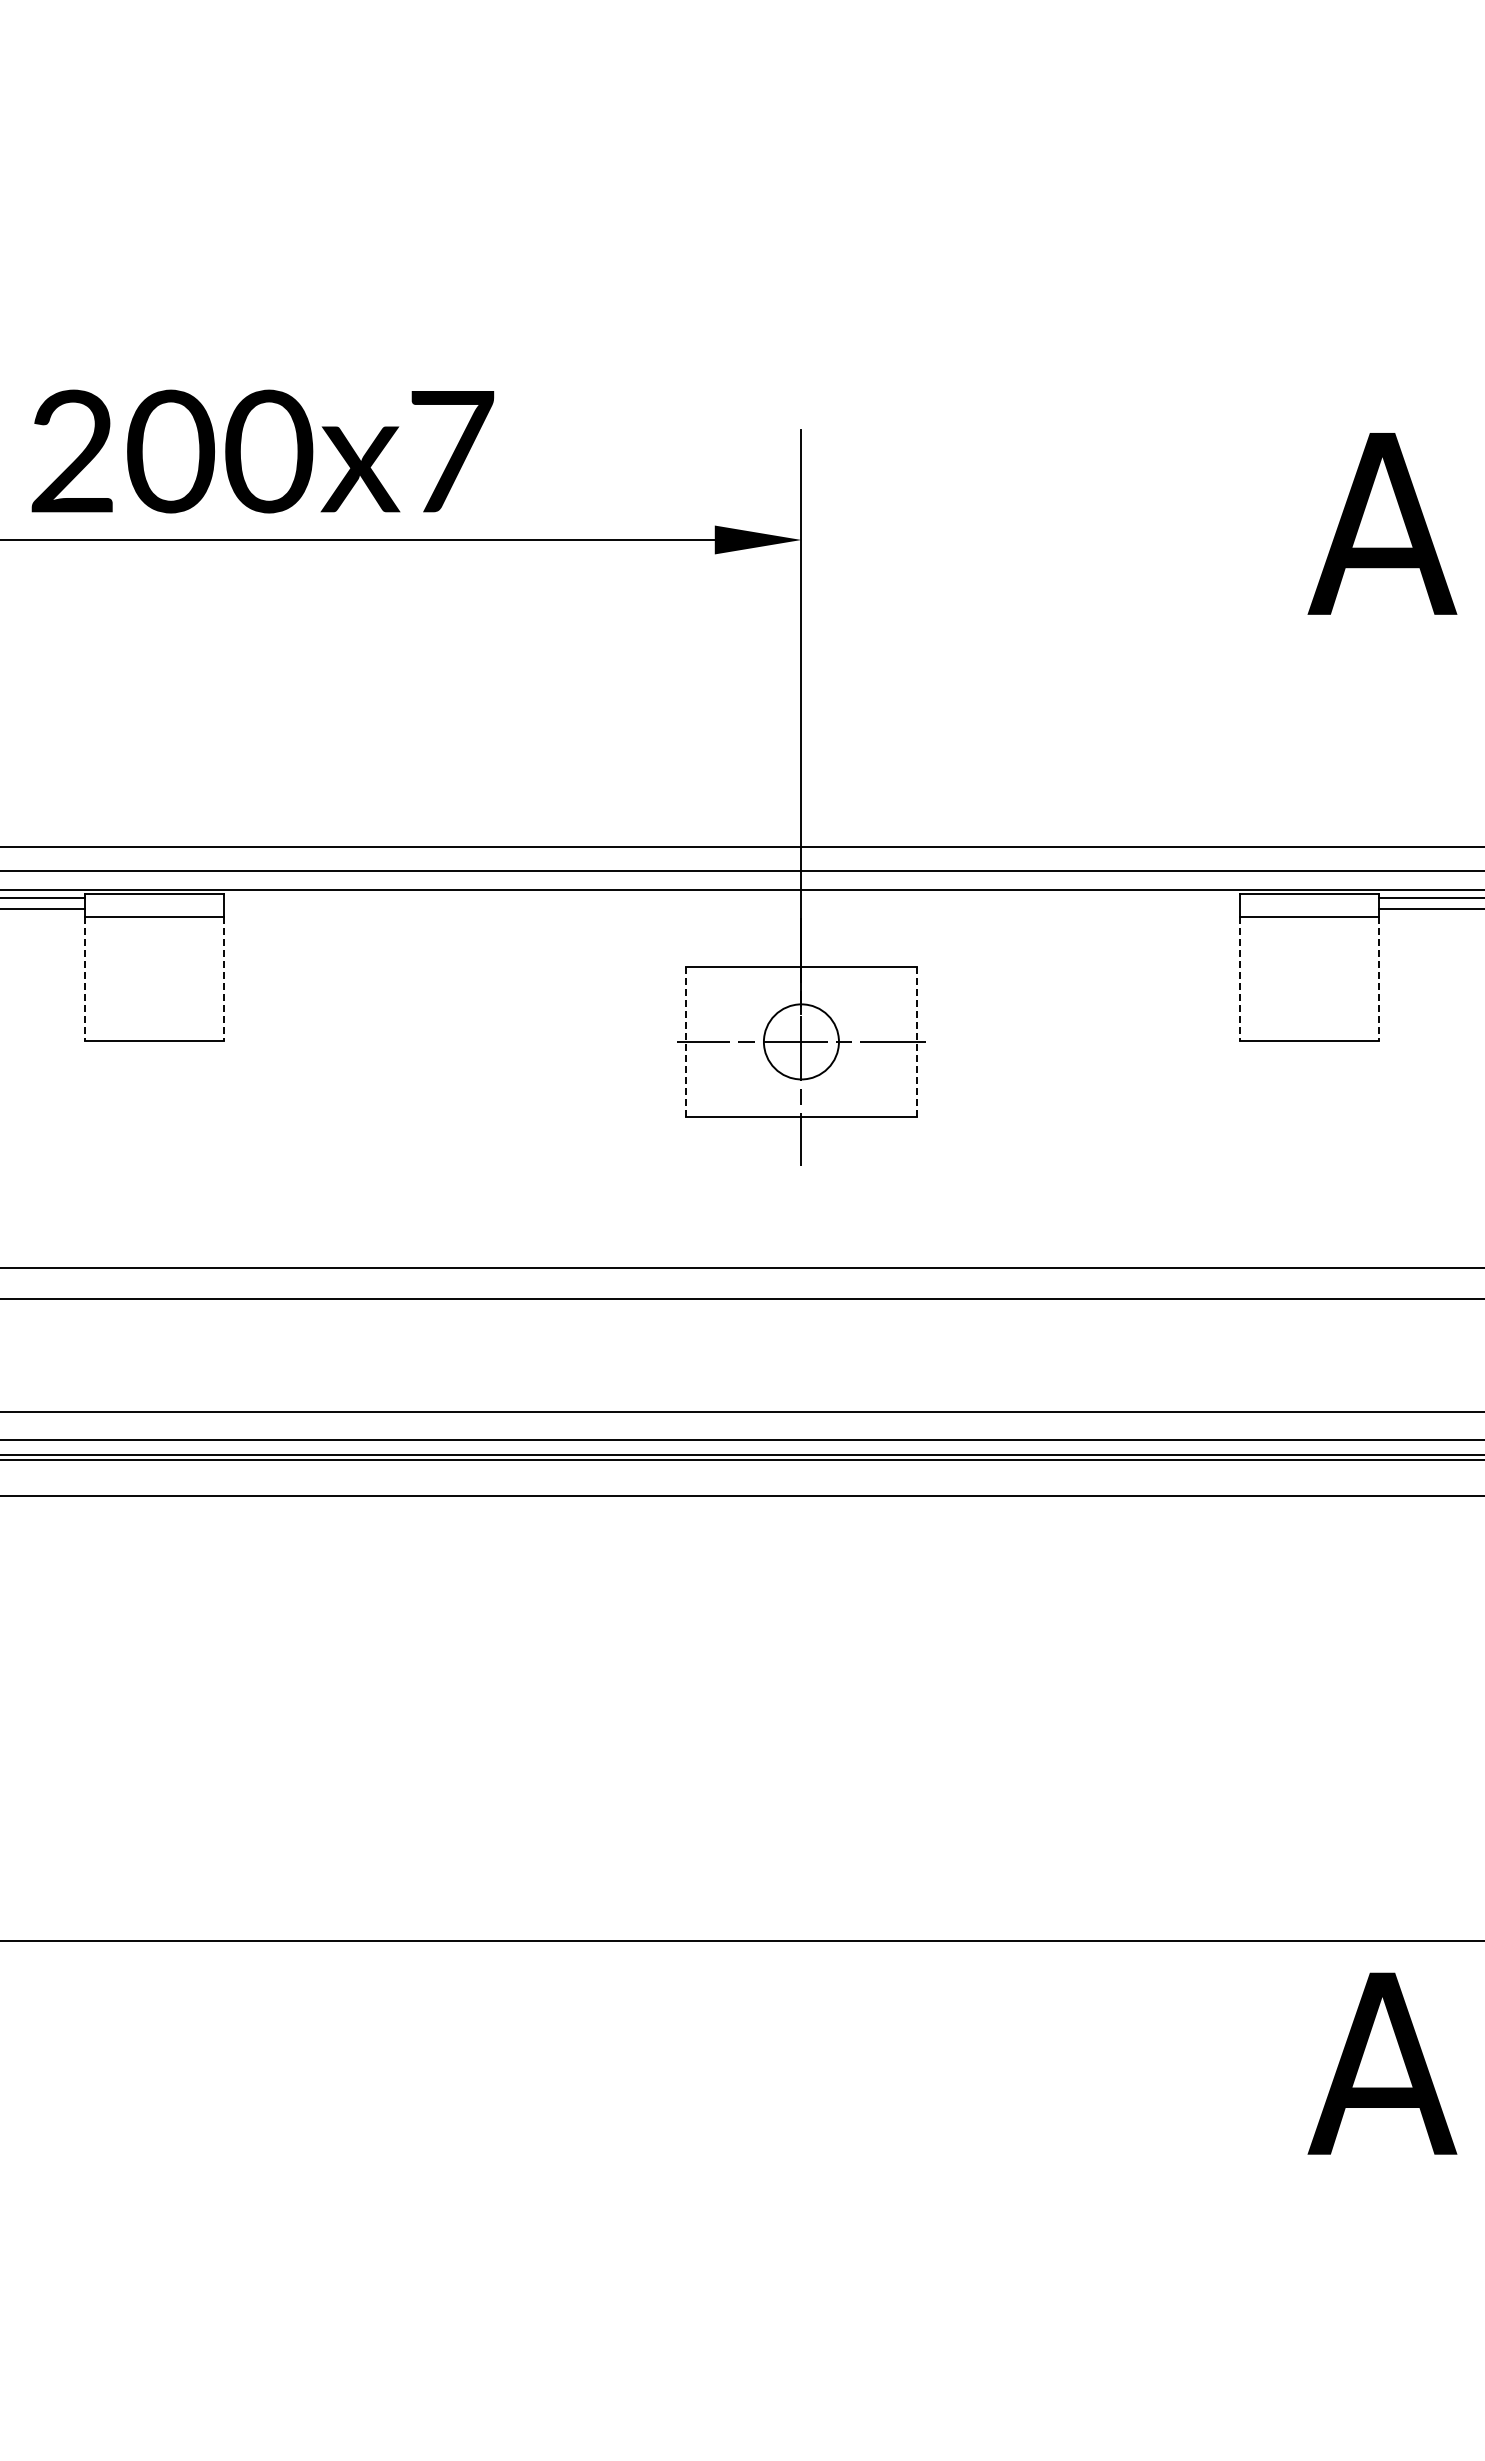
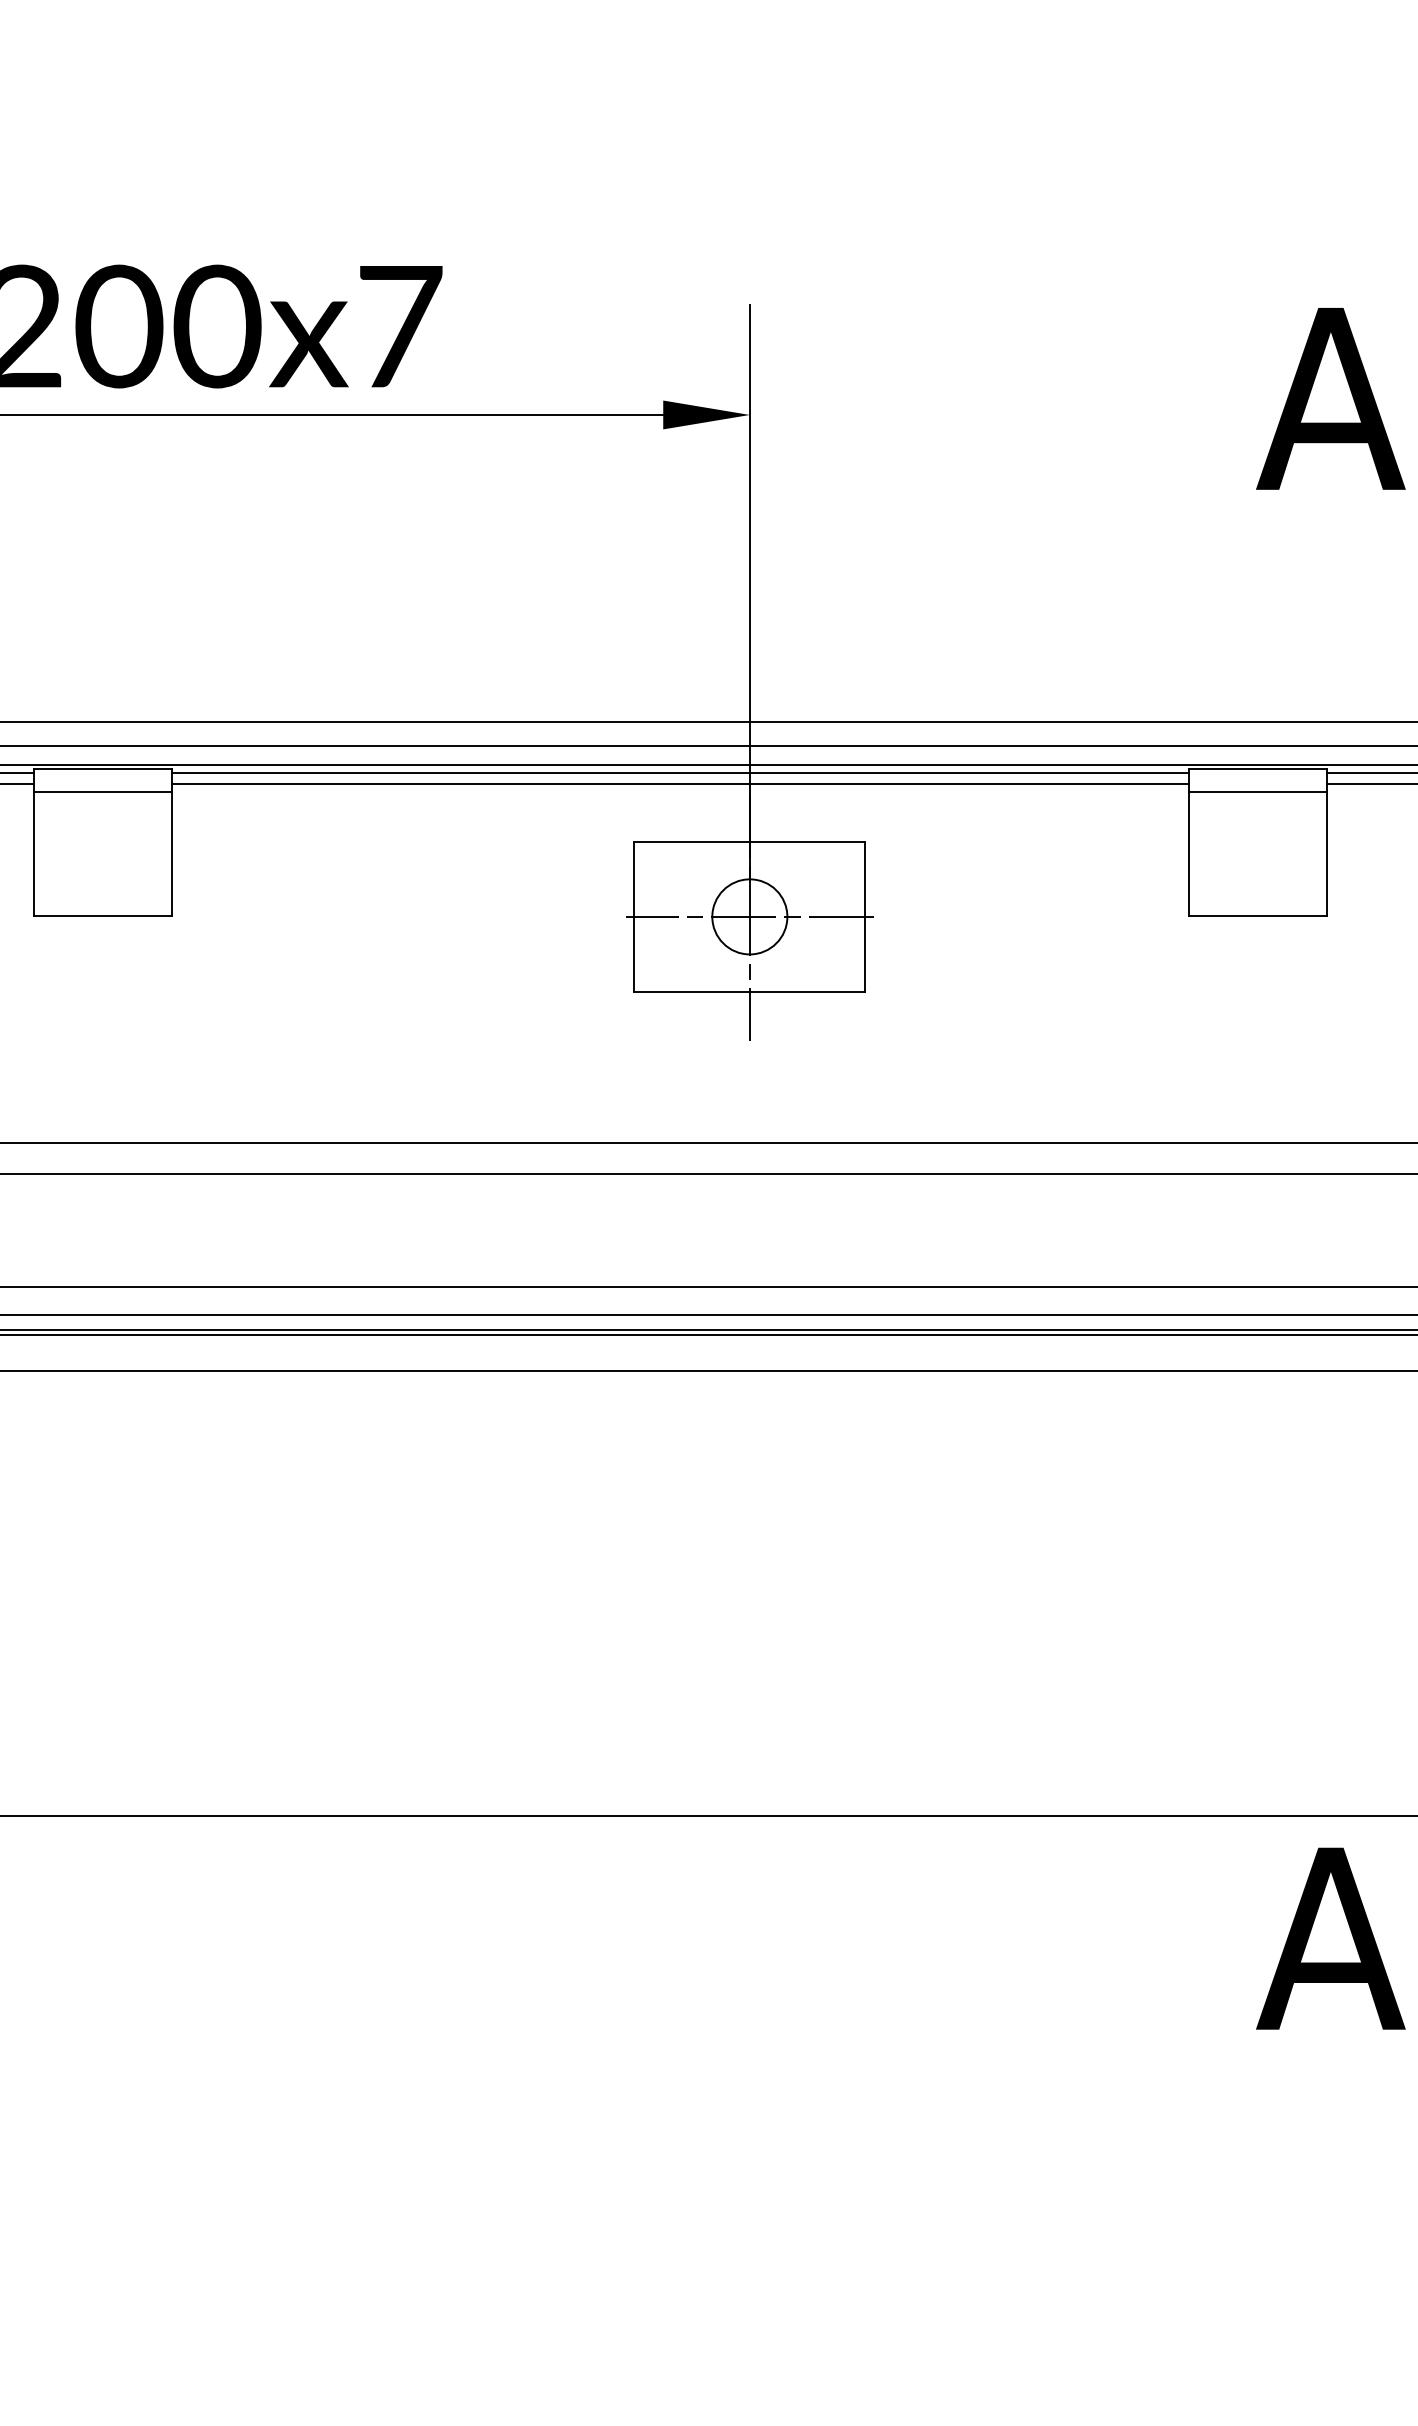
line: (731, 897) -> (679, 772), added
line: (731, 909) -> (679, 784), added
line: (85, 979) -> (33, 854), dashed -> solid
line: (223, 979) -> (171, 854), dashed -> solid
line: (1240, 979) -> (1188, 854), dashed -> solid
line: (1378, 979) -> (1326, 854), dashed -> solid
line: (685, 1041) -> (633, 916), dashed -> solid
line: (916, 1041) -> (864, 916), dashed -> solid

